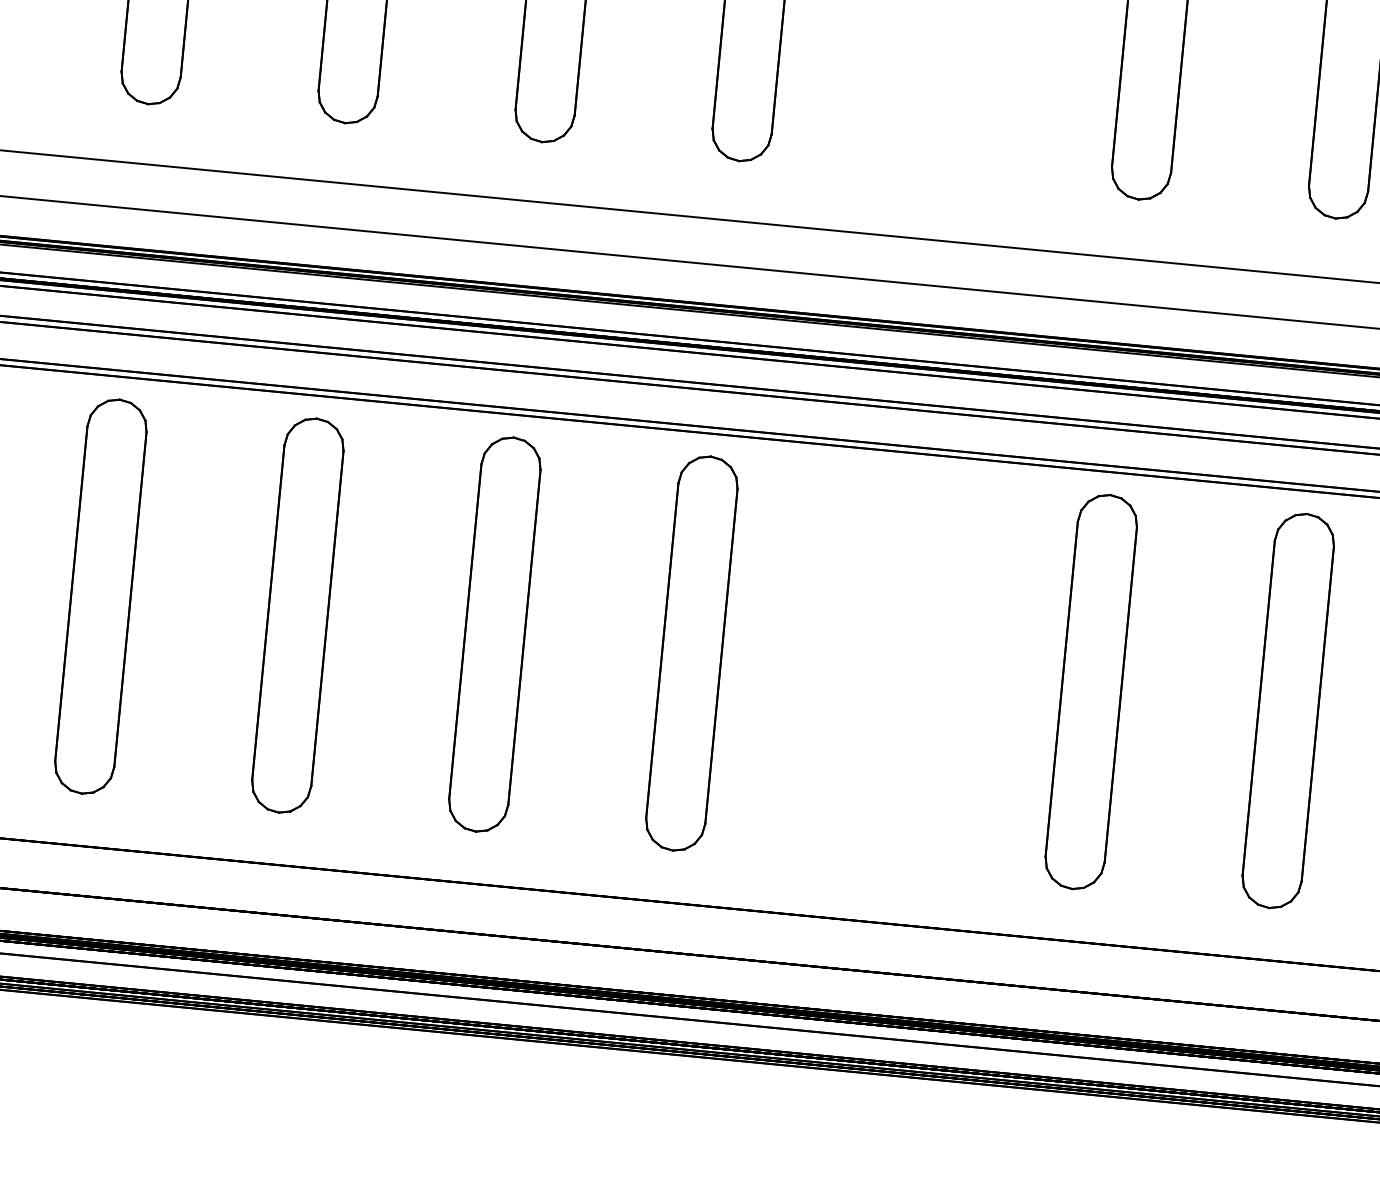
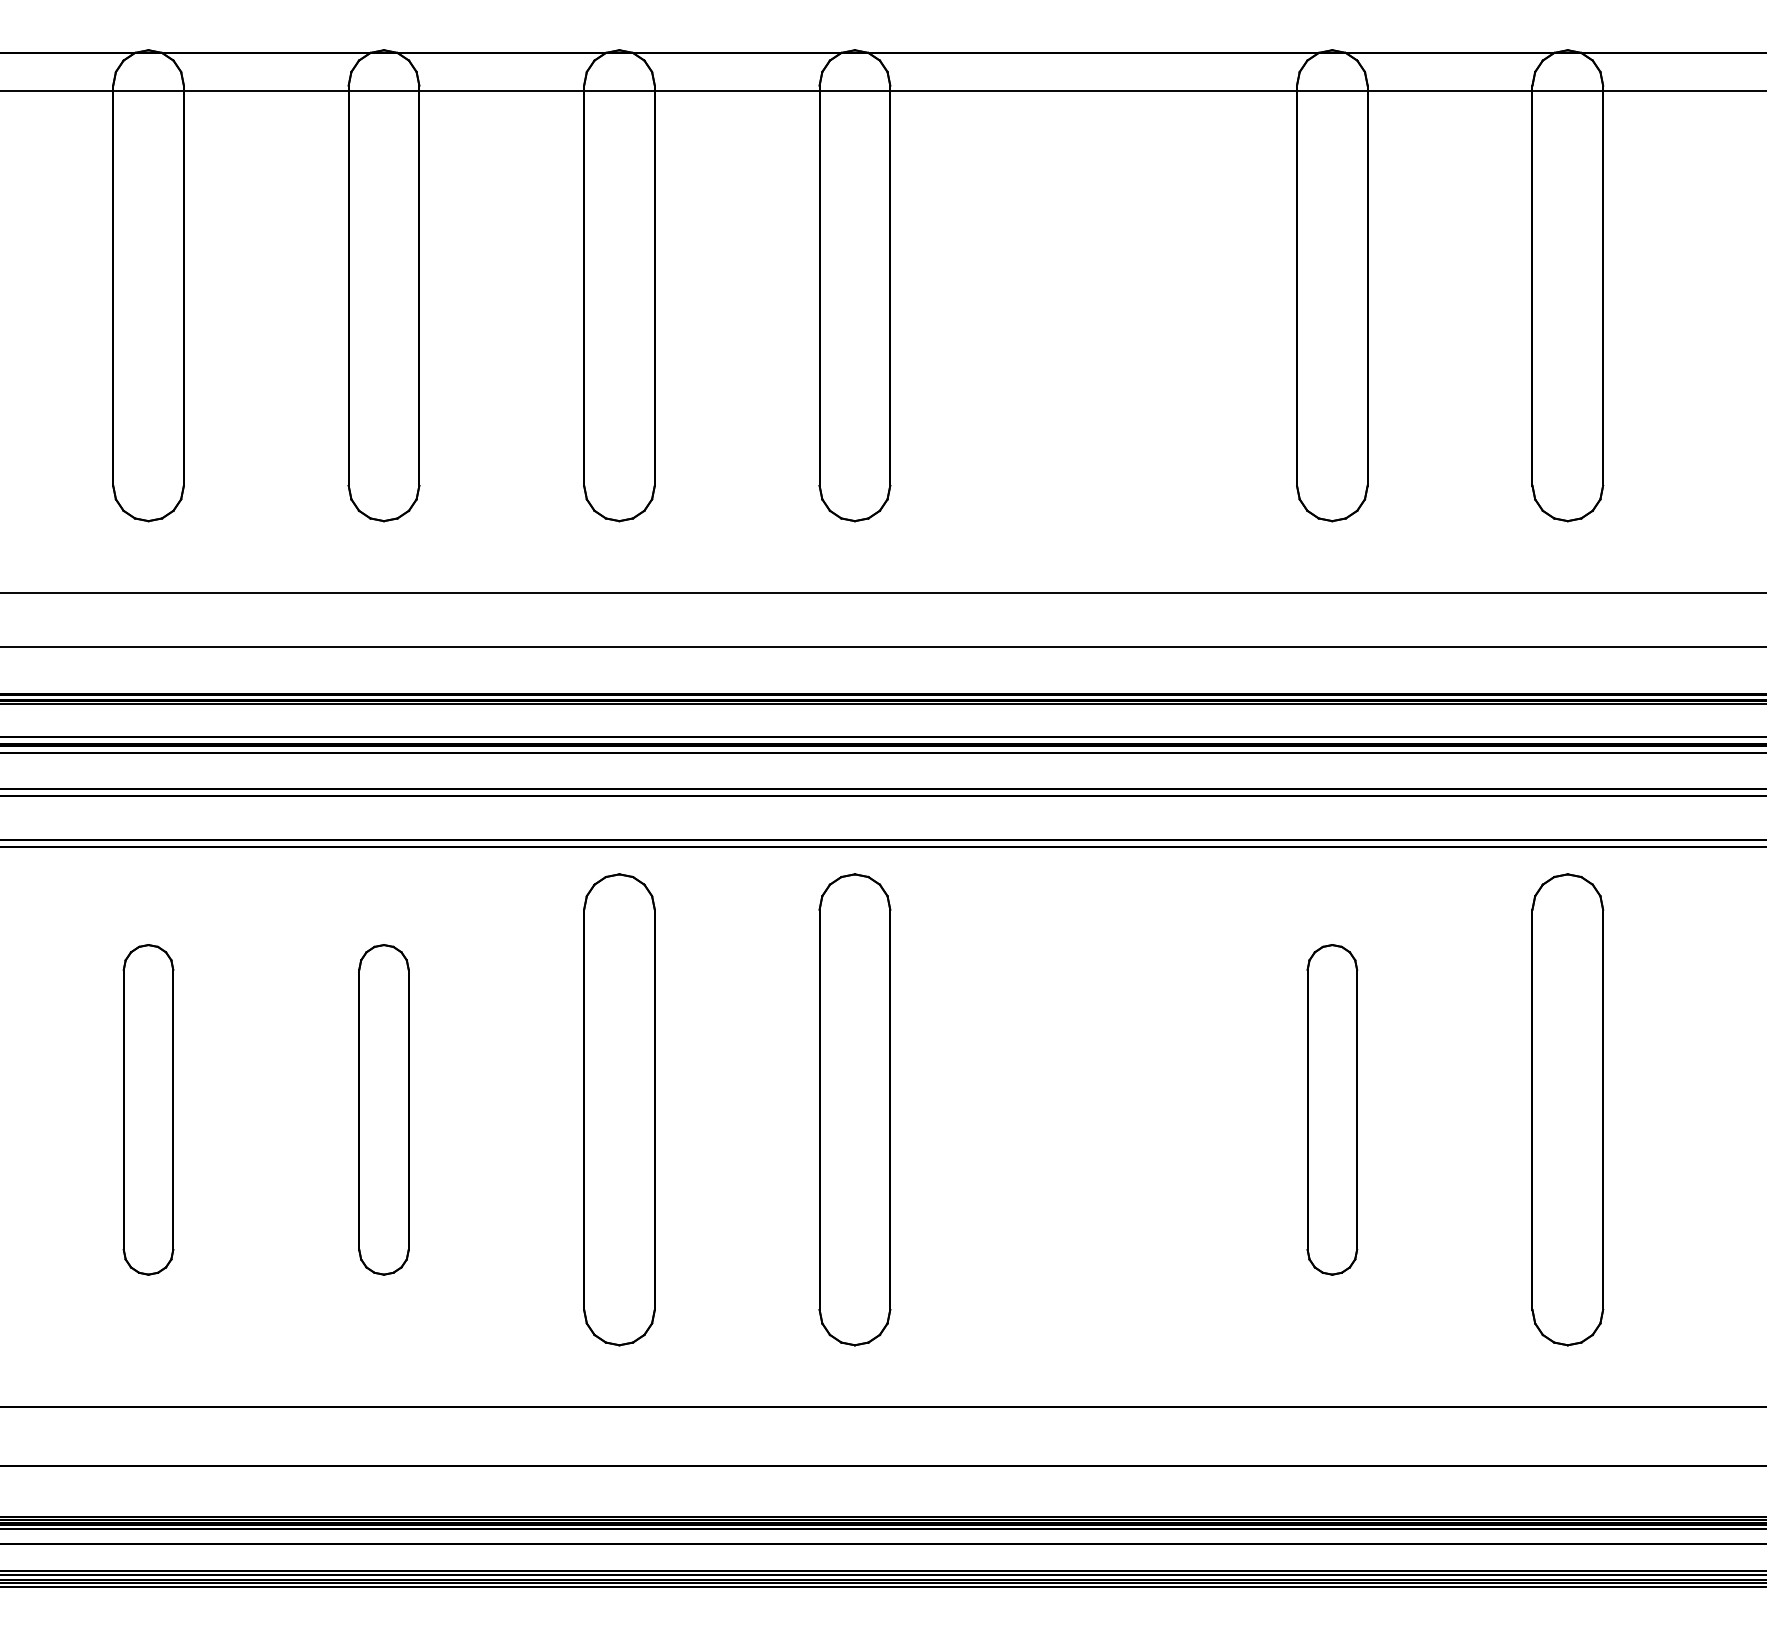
part: (100, 596) -> (148, 1109), size x0.7
part: (297, 615) -> (383, 1109), size x0.7
part: (1091, 691) -> (1332, 1109), size x0.7

